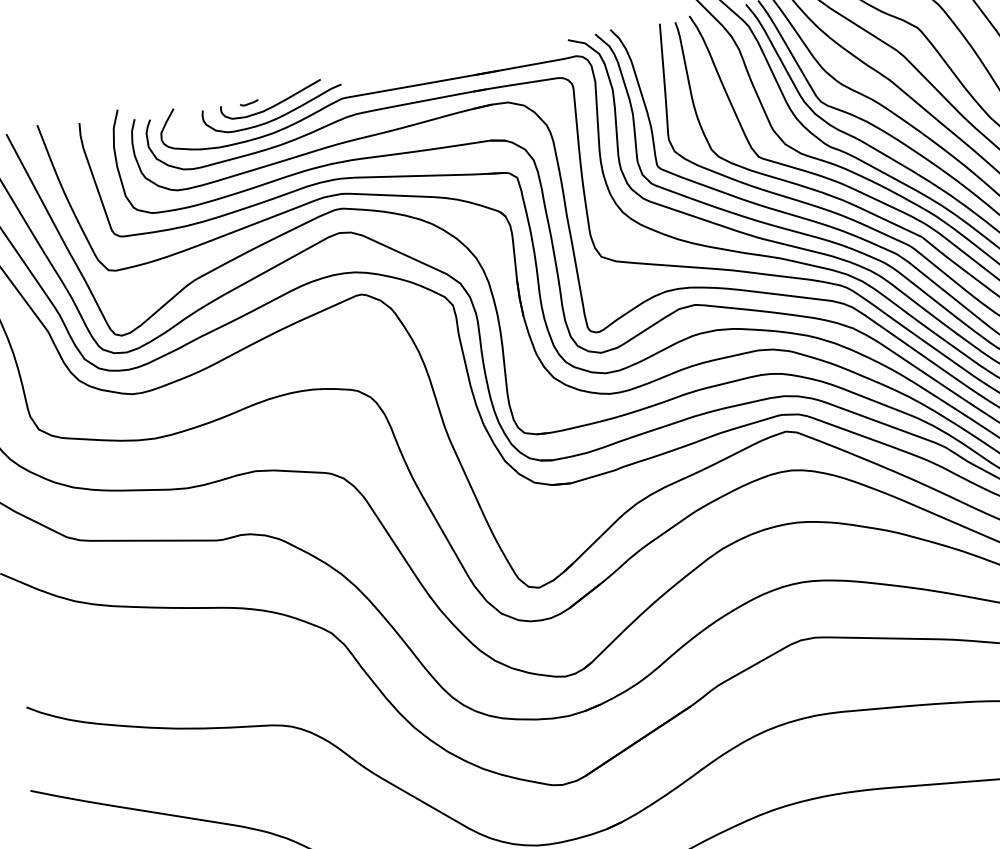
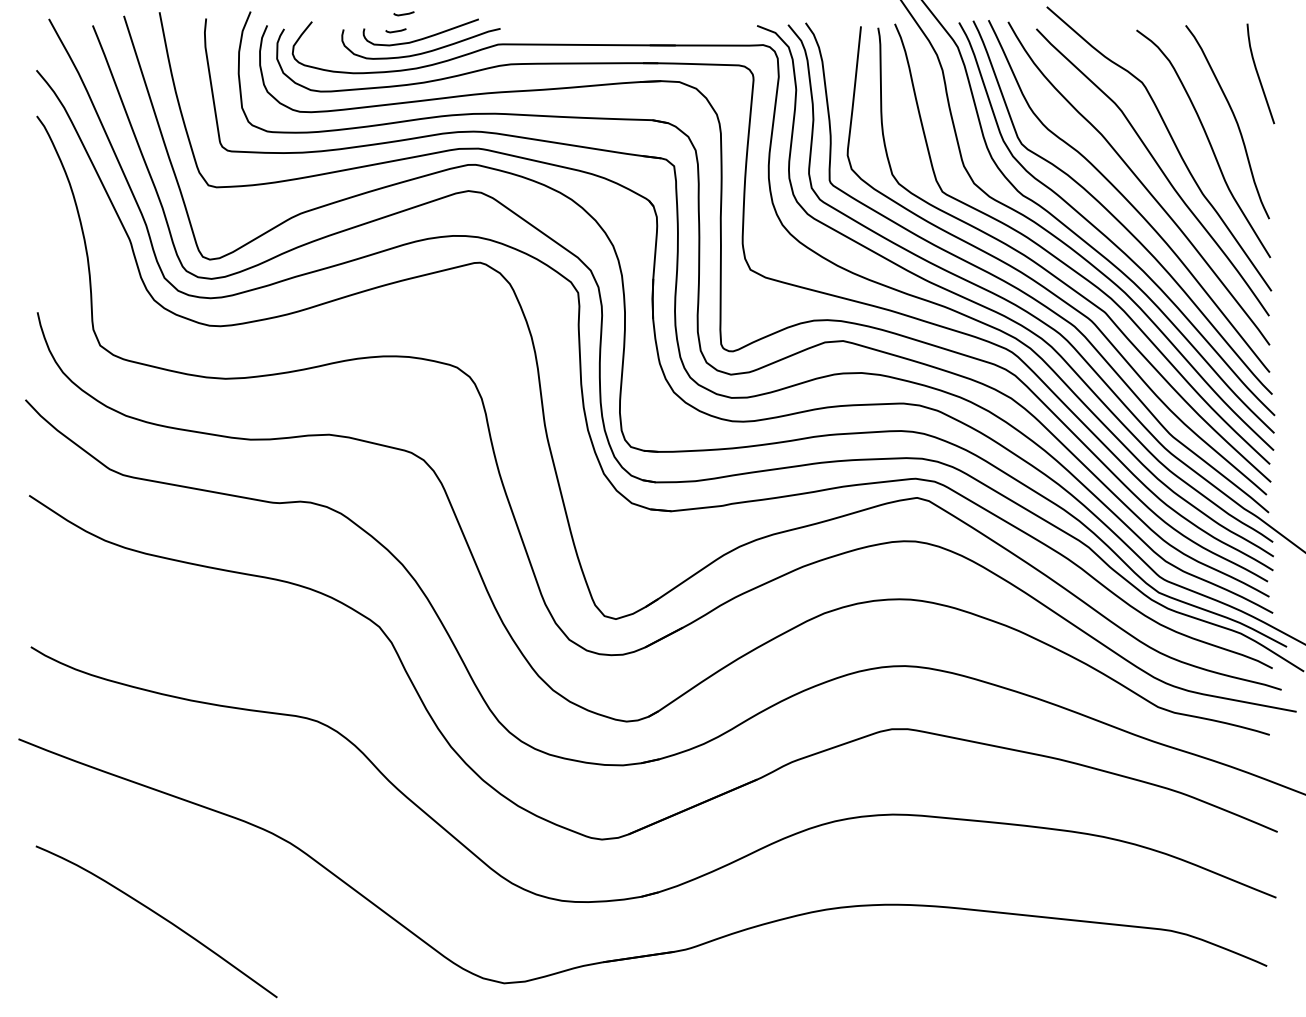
line: (253, 86) -> (403, 13), added

